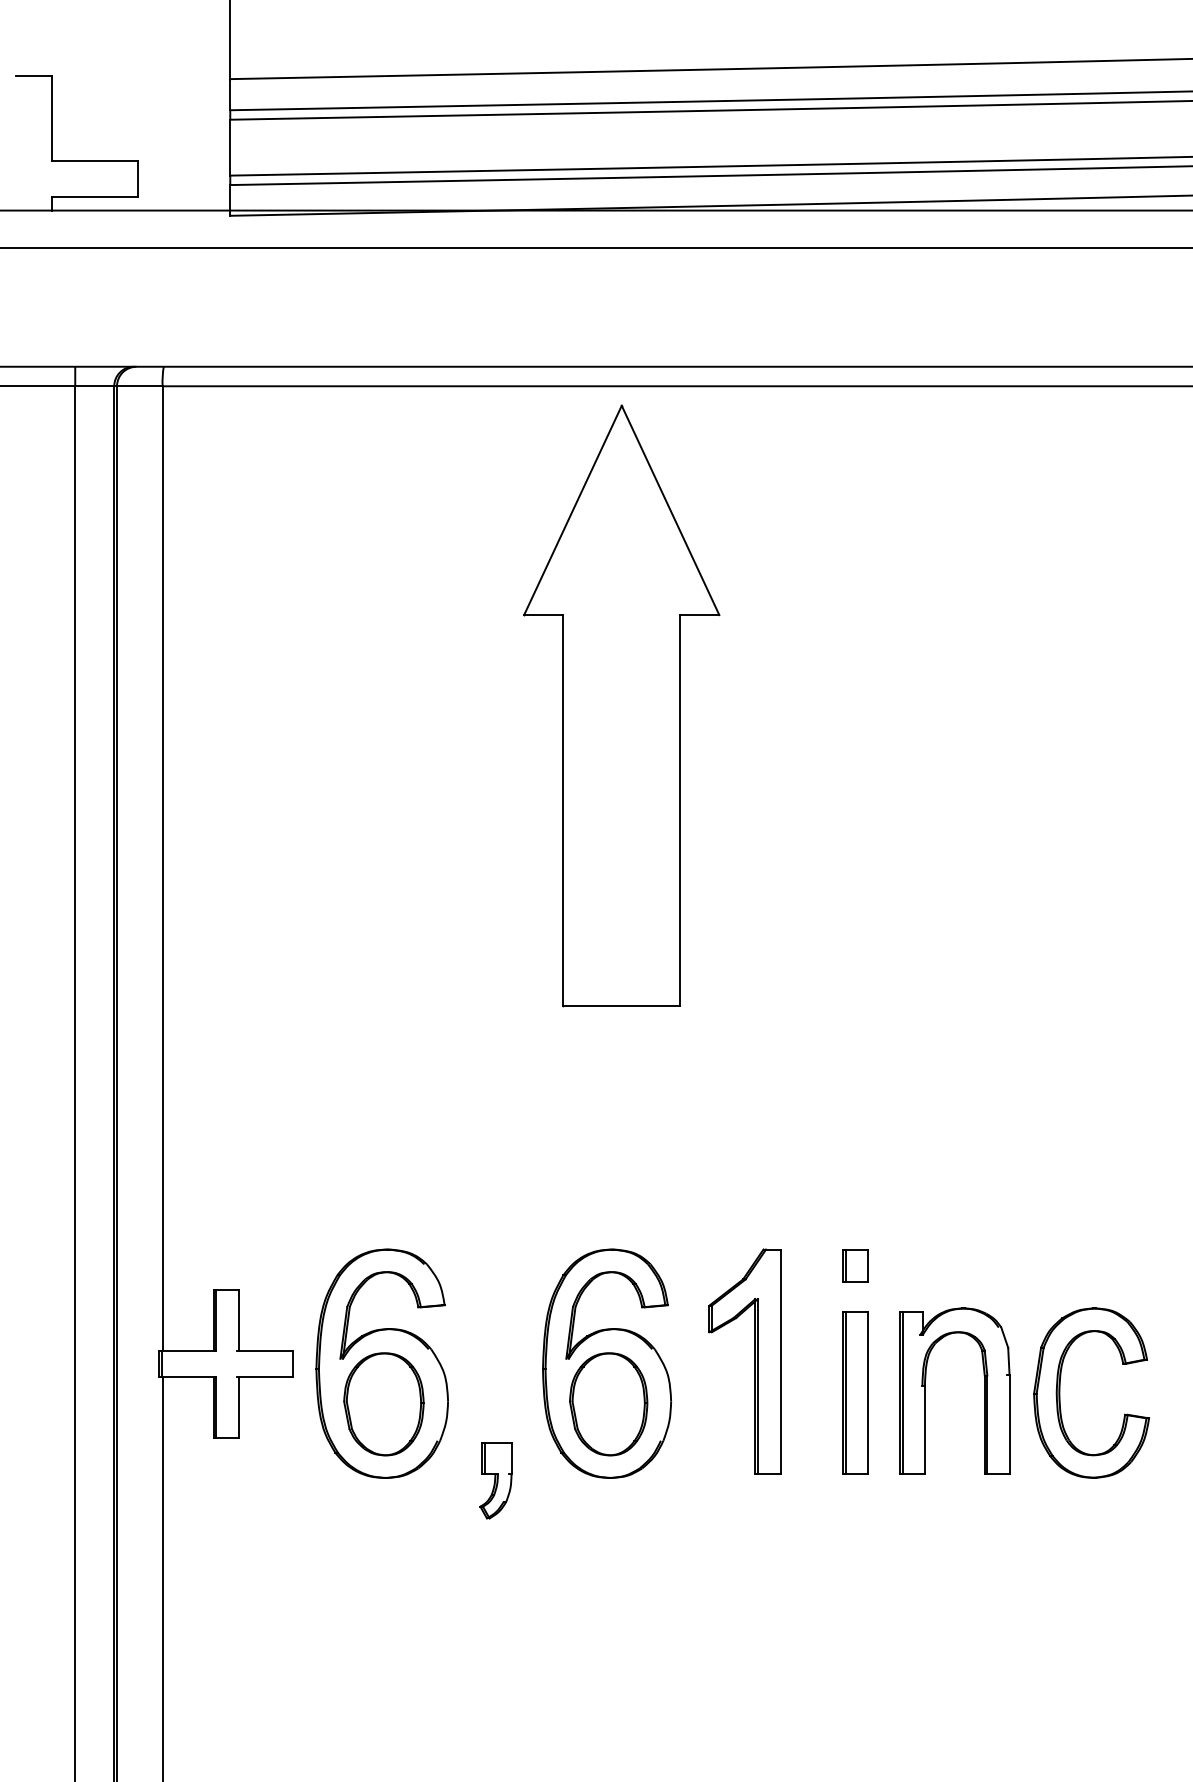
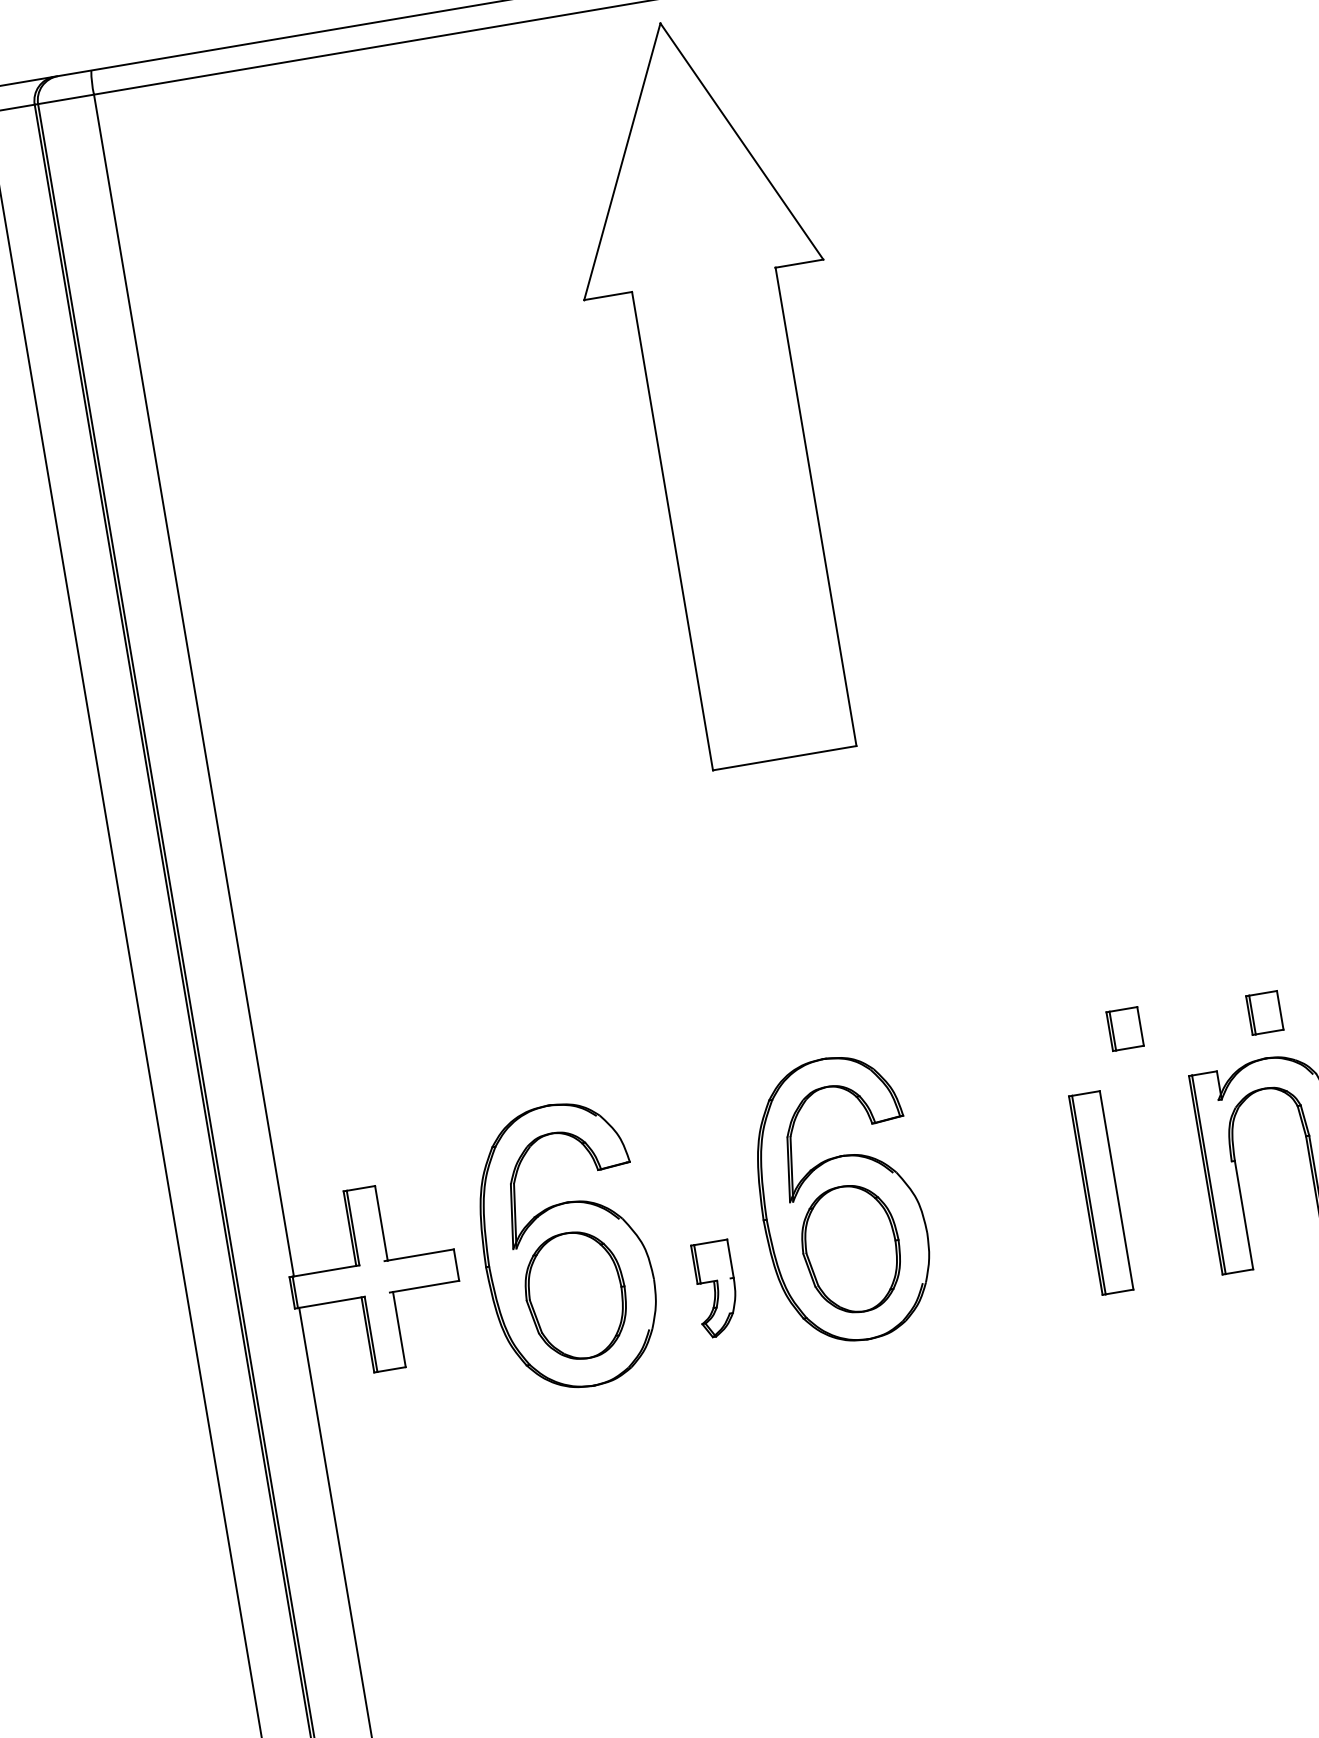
part: (968, 1271) -> (1264, 1012), added
part: (754, 1361) -> (1021, 1166), removed
part: (855, 1392) -> (1101, 1192), moved
part: (495, 1480) -> (715, 1288), moved

